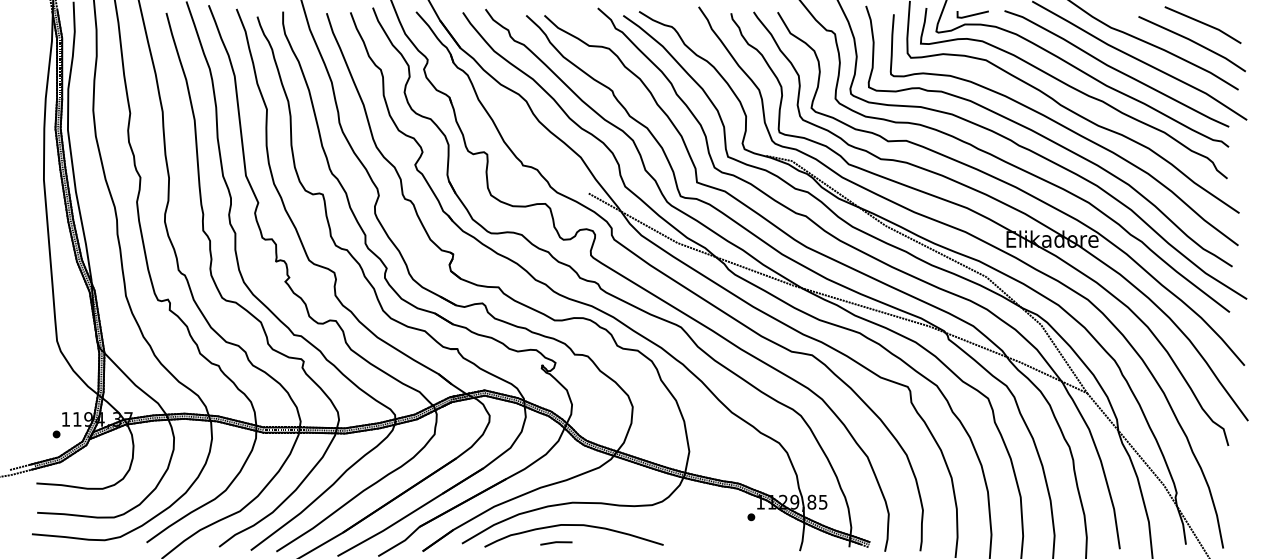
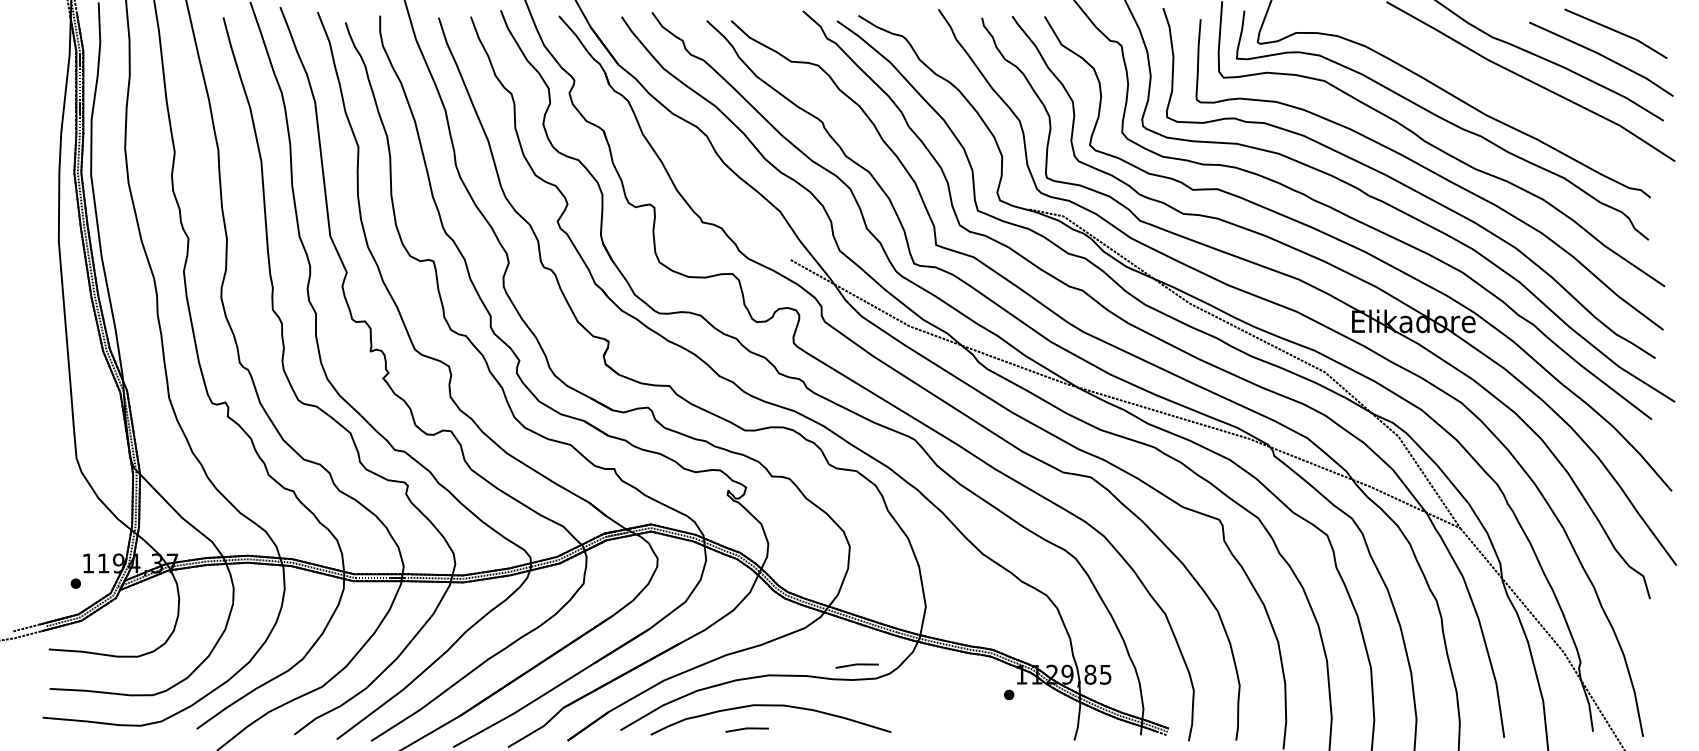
part: (1097, 60) -> (1474, 81), removed
line: (637, 495) -> (856, 665), added

